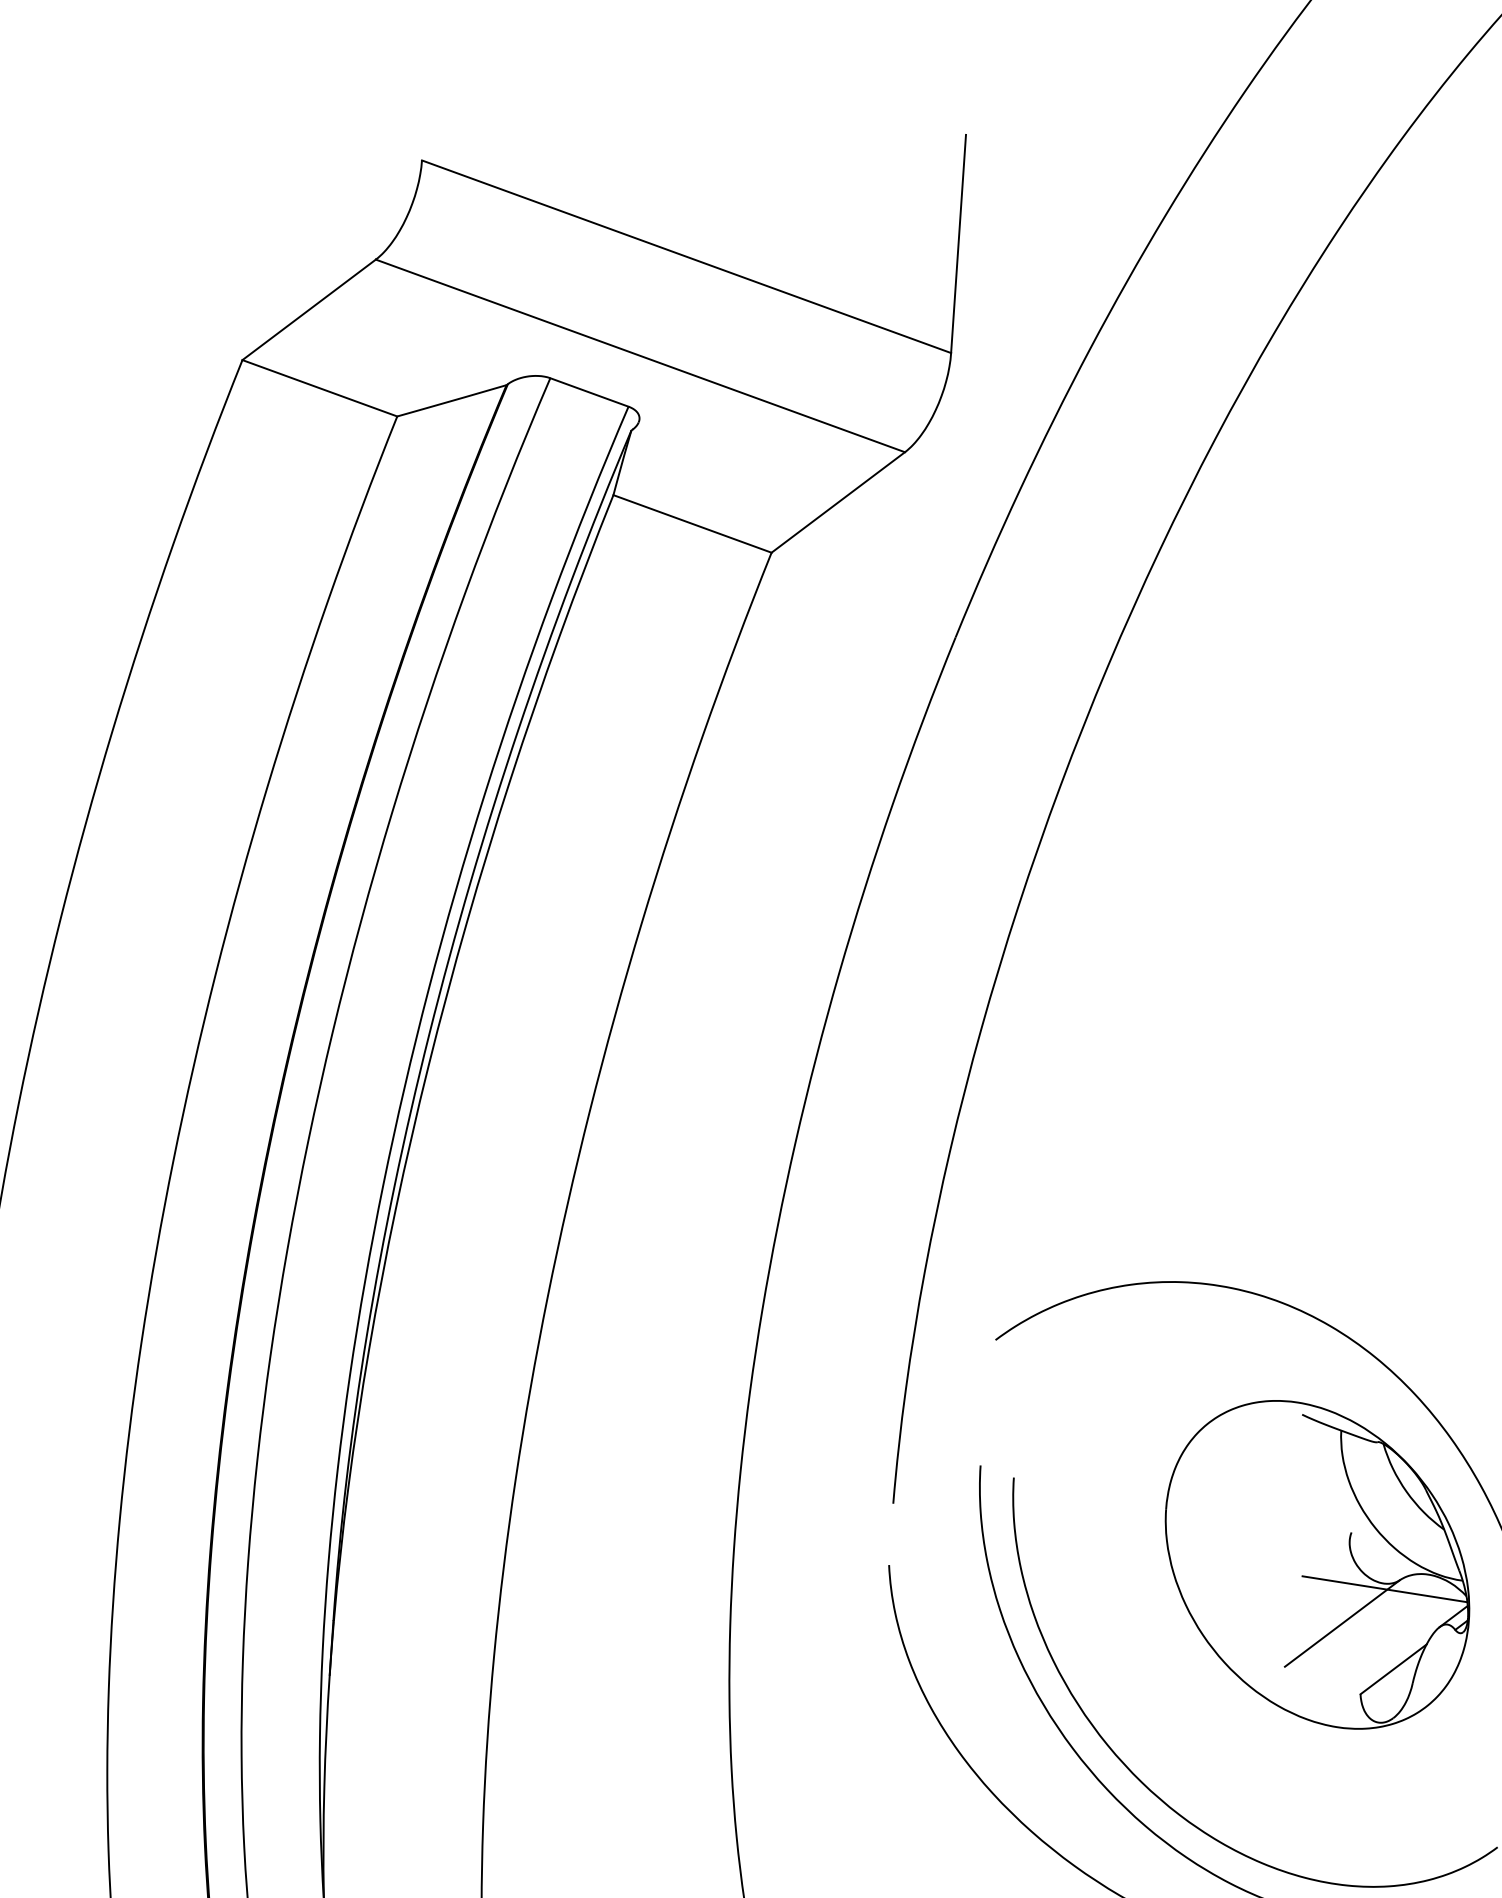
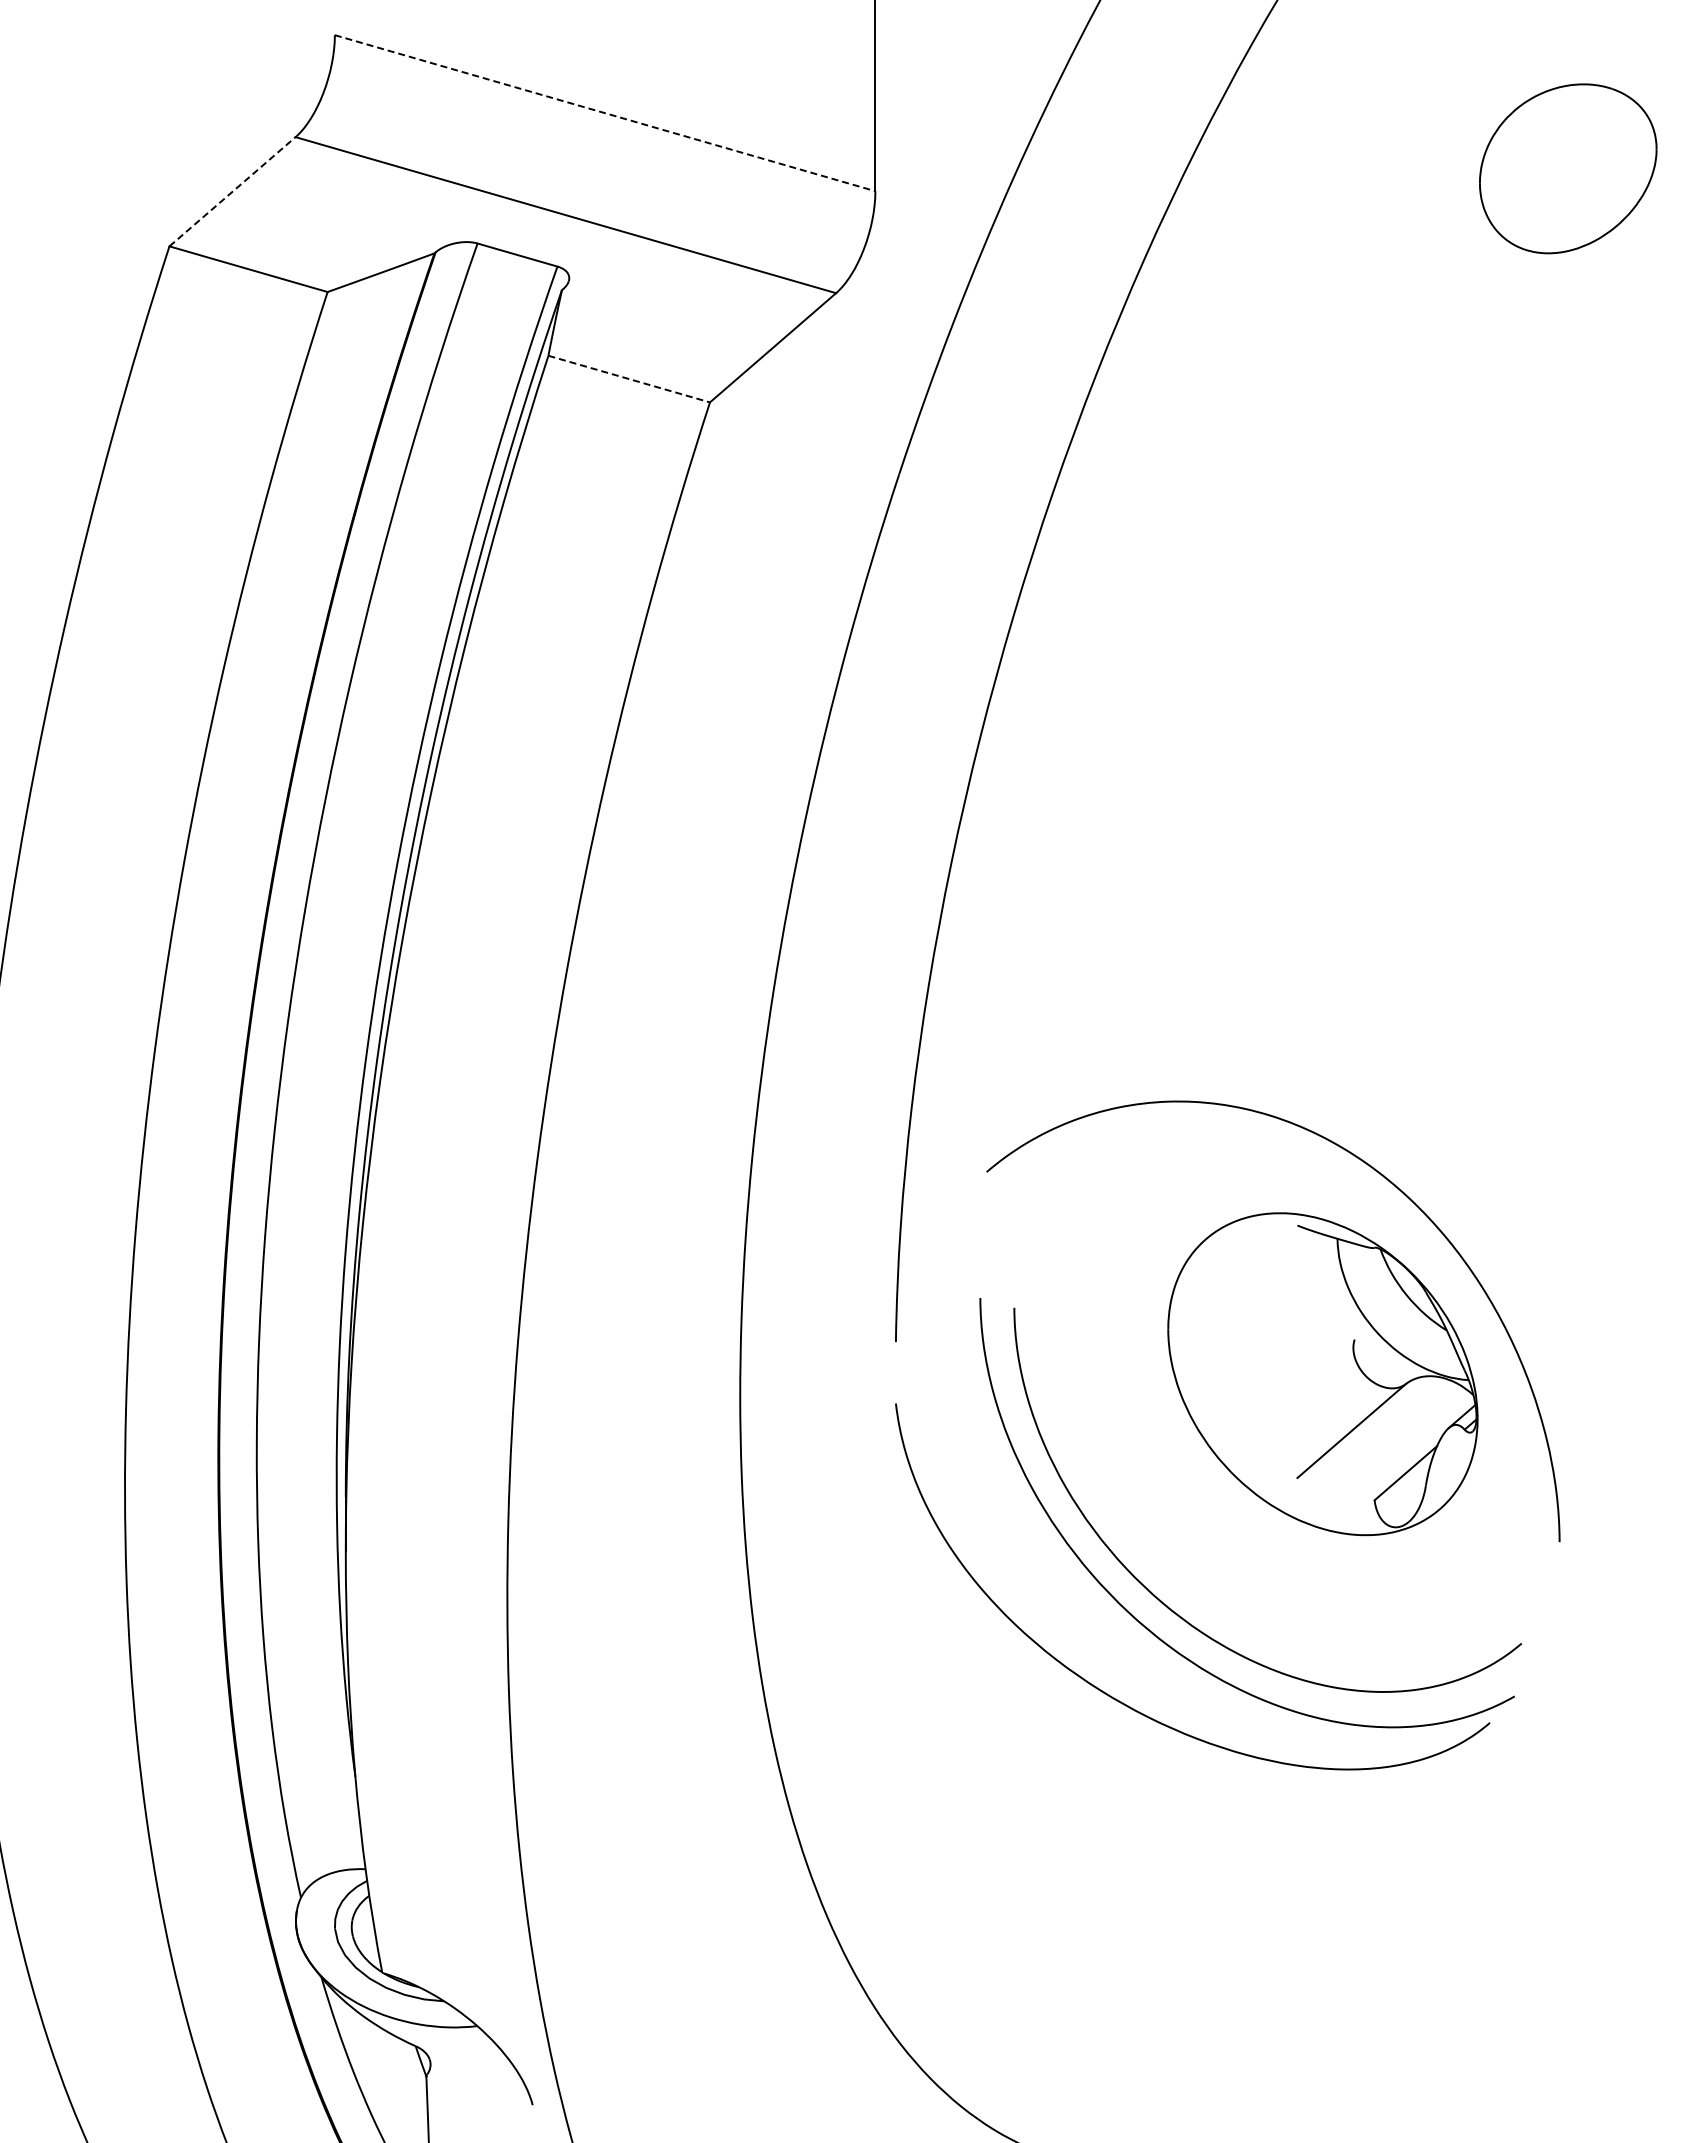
line: (686, 257) -> (605, 113), solid -> dashed
line: (309, 309) -> (232, 191), solid -> dashed
line: (692, 524) -> (629, 379), solid -> dashed
line: (1384, 1588) -> (1391, 1393), removed

